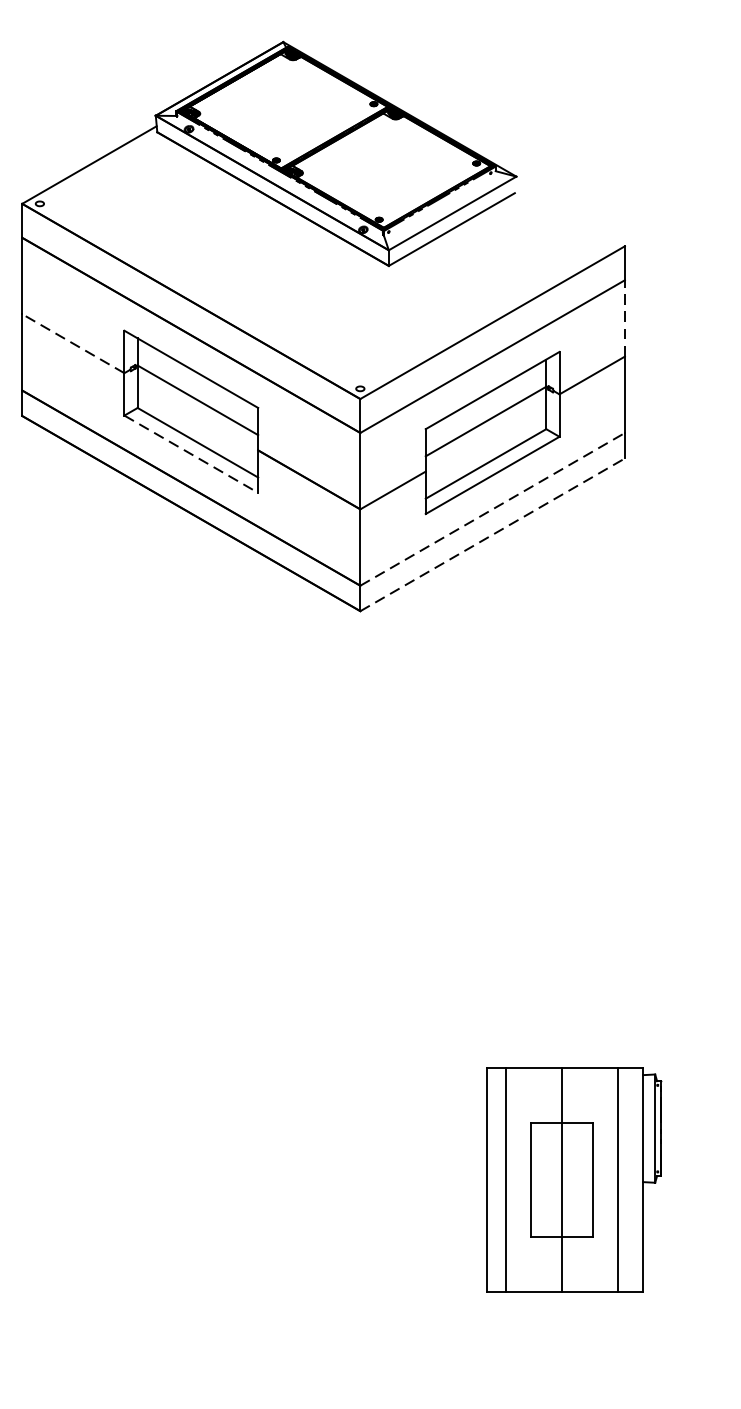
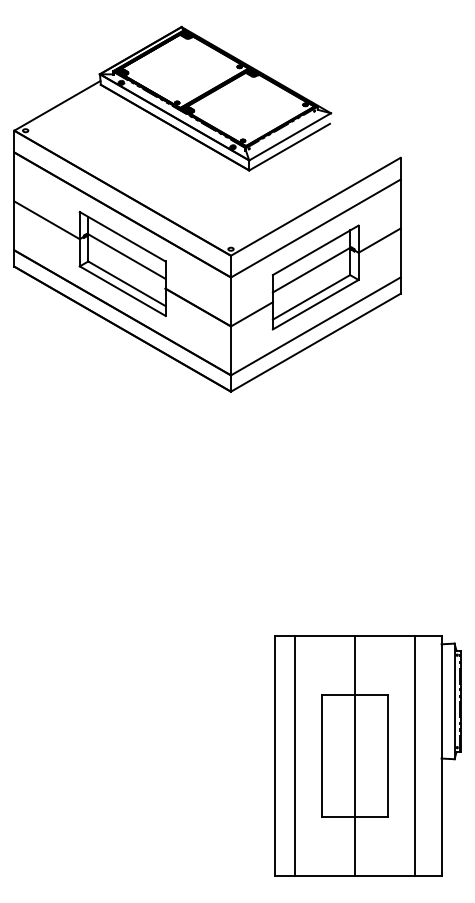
line: (624, 317) -> (400, 203), dashed -> solid
line: (73, 343) -> (47, 220), dashed -> solid
line: (192, 454) -> (123, 291), dashed -> solid
line: (492, 509) -> (315, 326), dashed -> solid
line: (492, 534) -> (315, 342), dashed -> solid
part: (573, 1178) -> (367, 755), size x1.67

